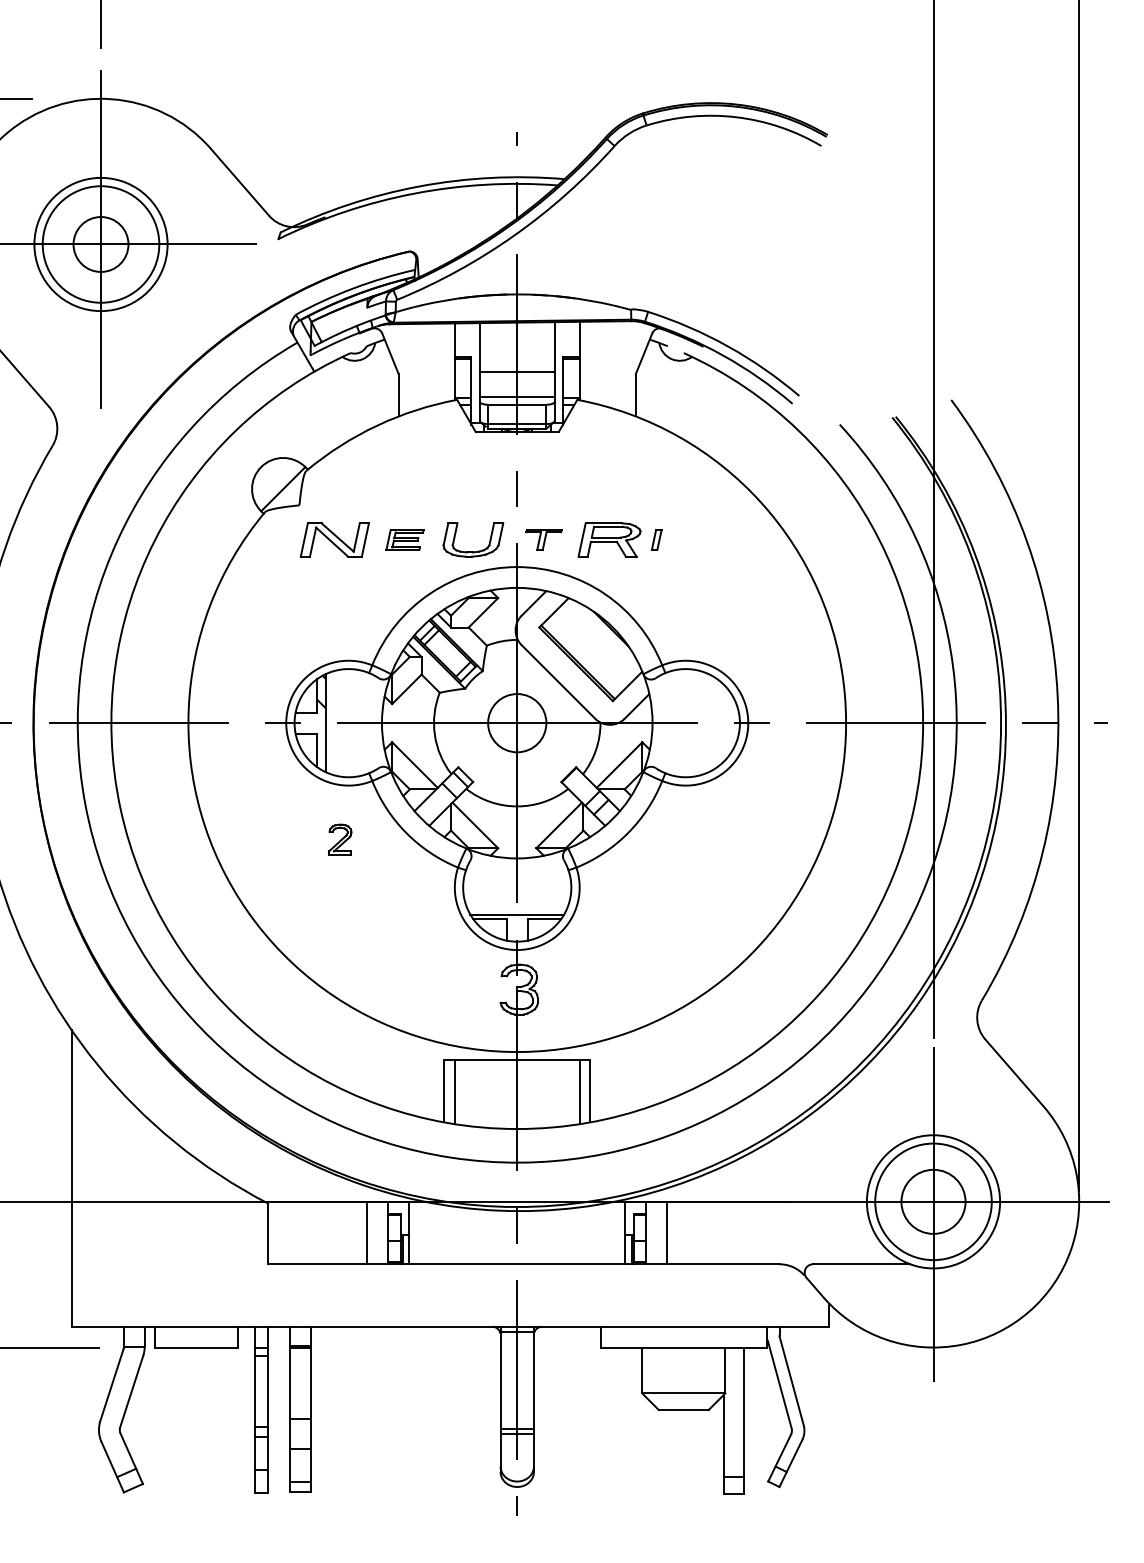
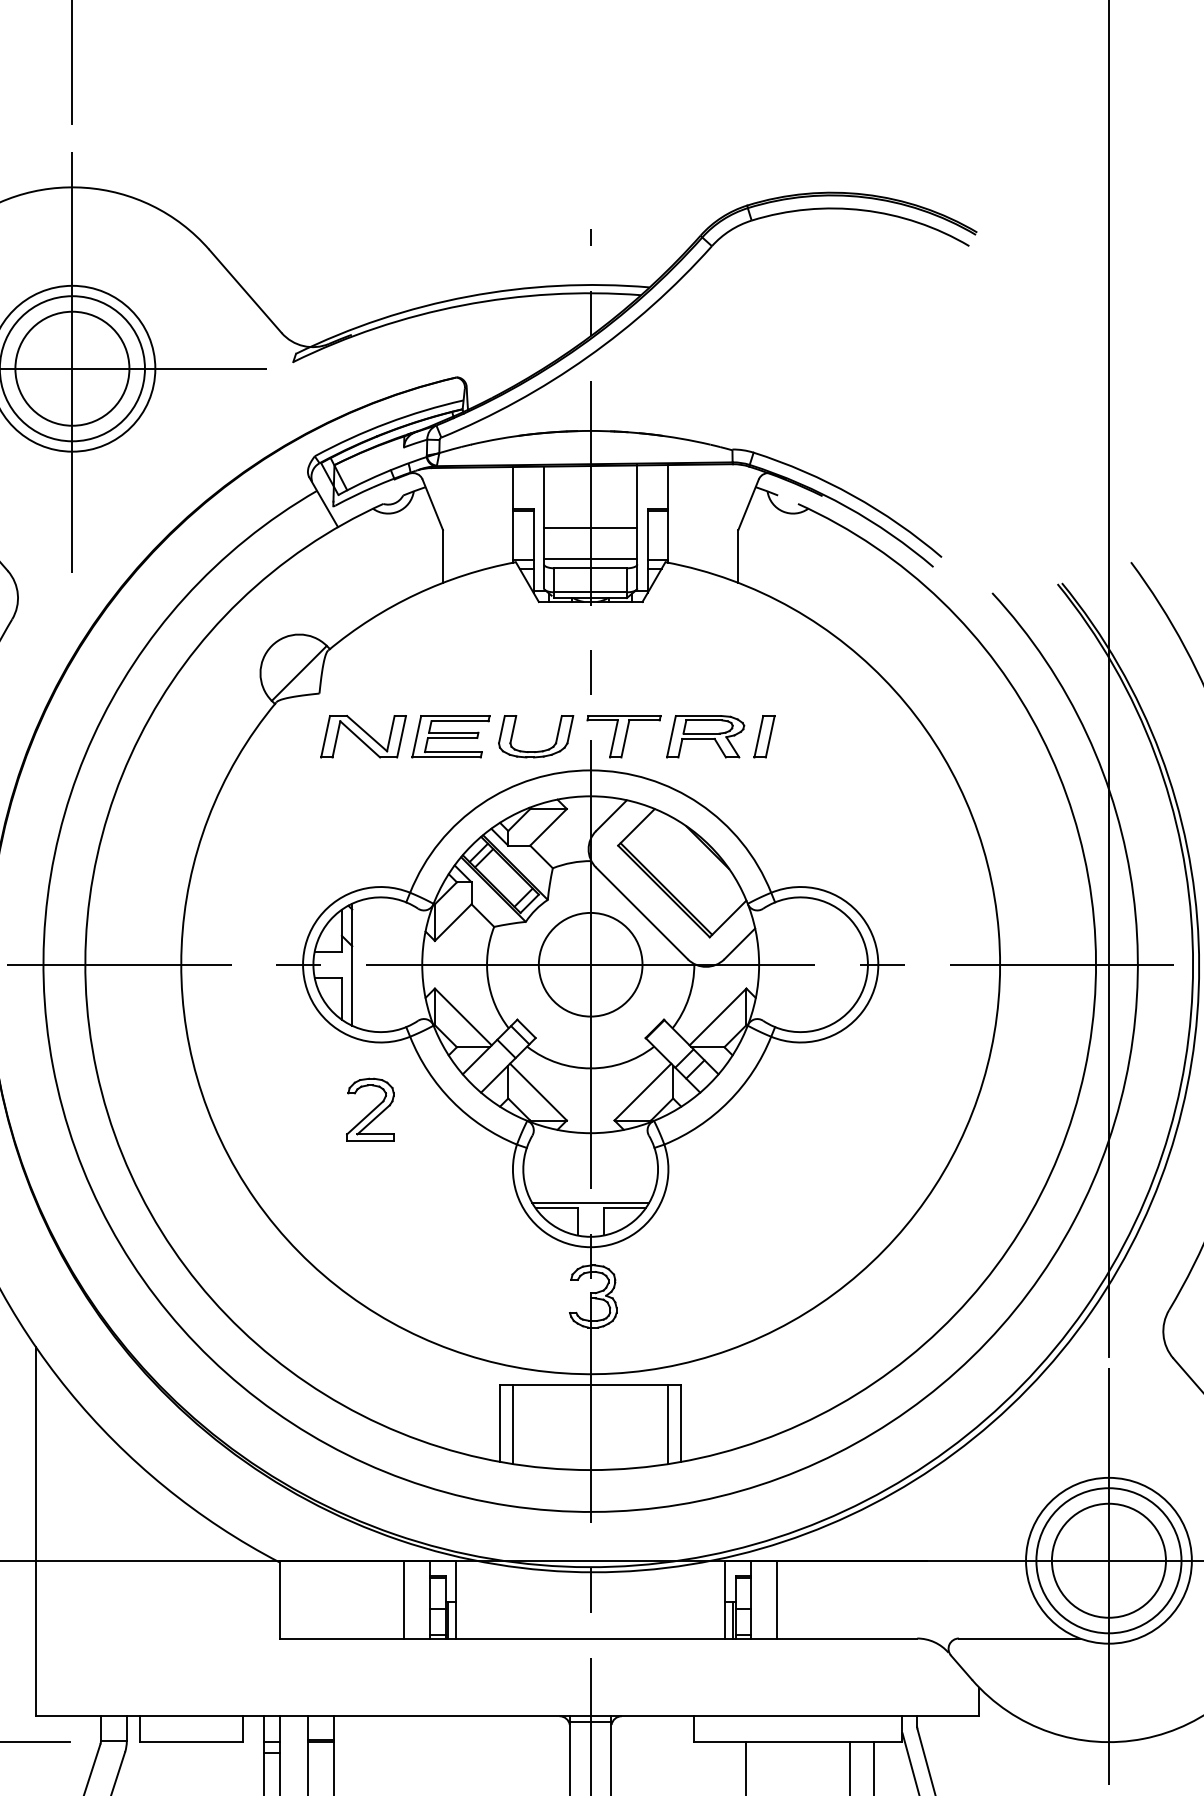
circle: (100, 244) -> (71, 368), size x1.67
part: (404, 539) -> (450, 736), size x1.67
part: (543, 539) -> (623, 736), size x1.67
part: (656, 539) -> (764, 736), size x1.67
circle: (516, 722) -> (589, 963), size x1.43
part: (339, 839) -> (369, 1109), size x1.67
circle: (933, 1201) -> (1108, 1560), size x1.43

